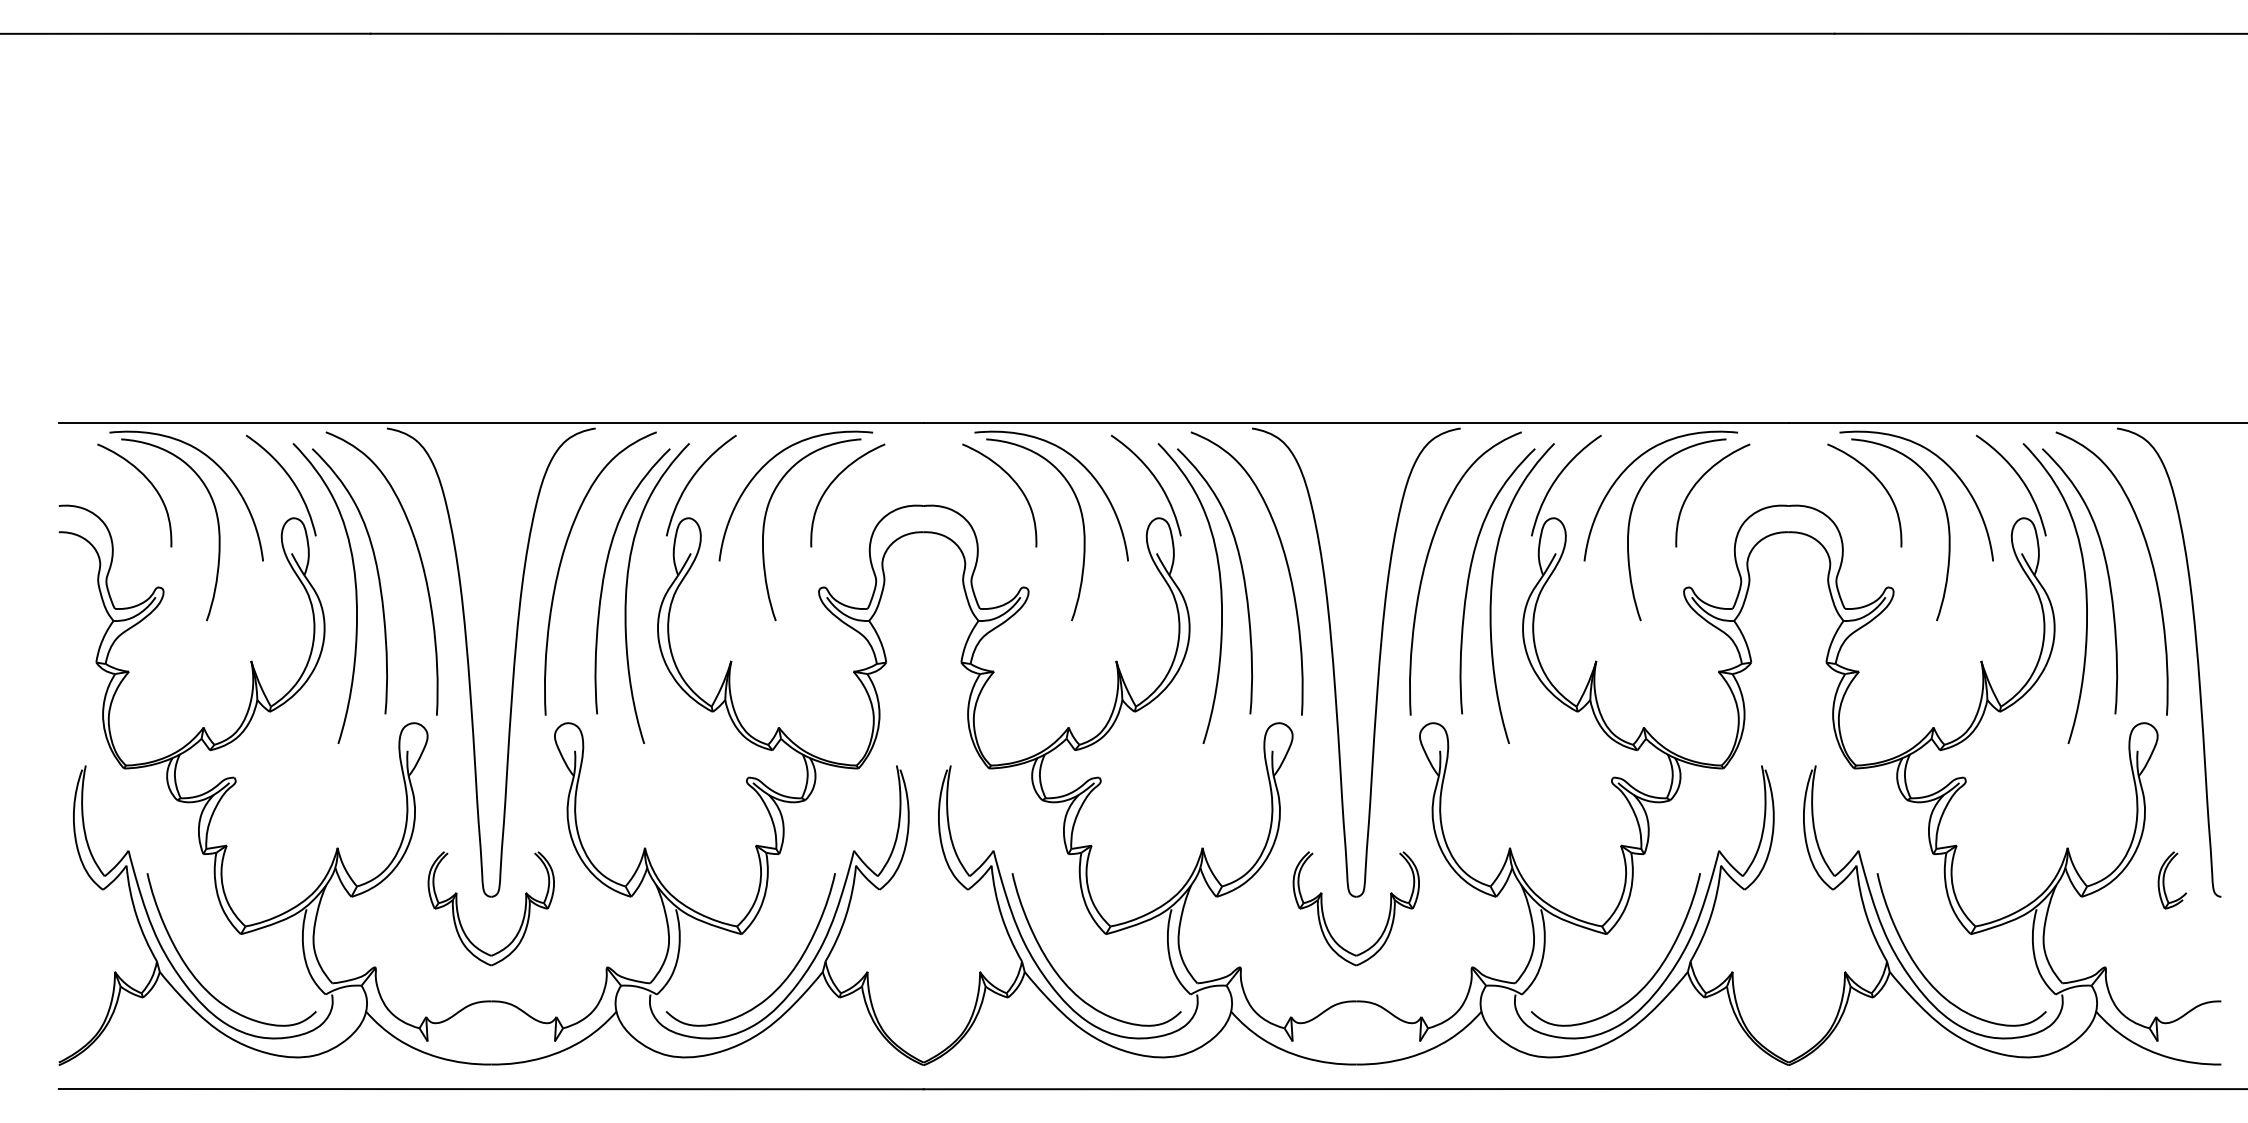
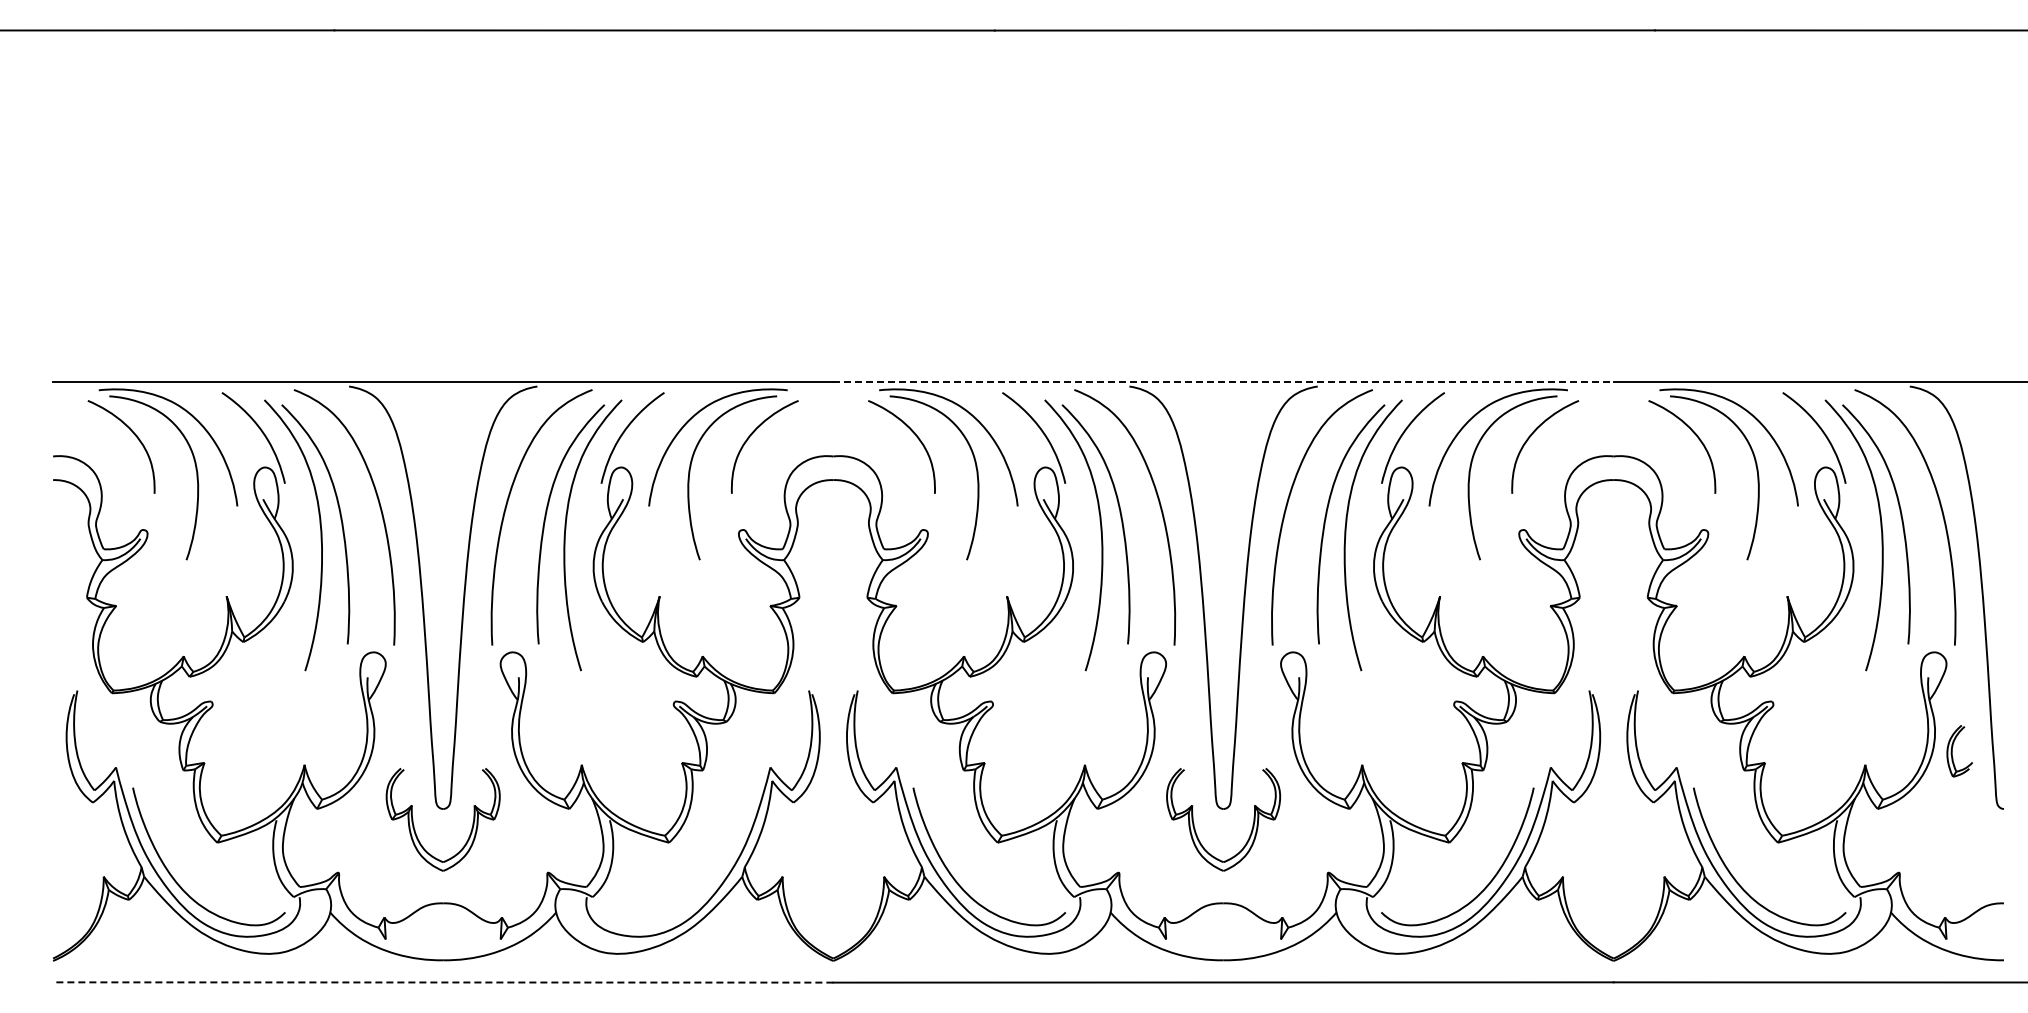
line: (1357, 422) -> (1224, 381), solid -> dashed
part: (2164, 880) -> (1952, 751), moved
curve: (784, 979) -> (707, 883), removed
line: (490, 1089) -> (442, 982), solid -> dashed

